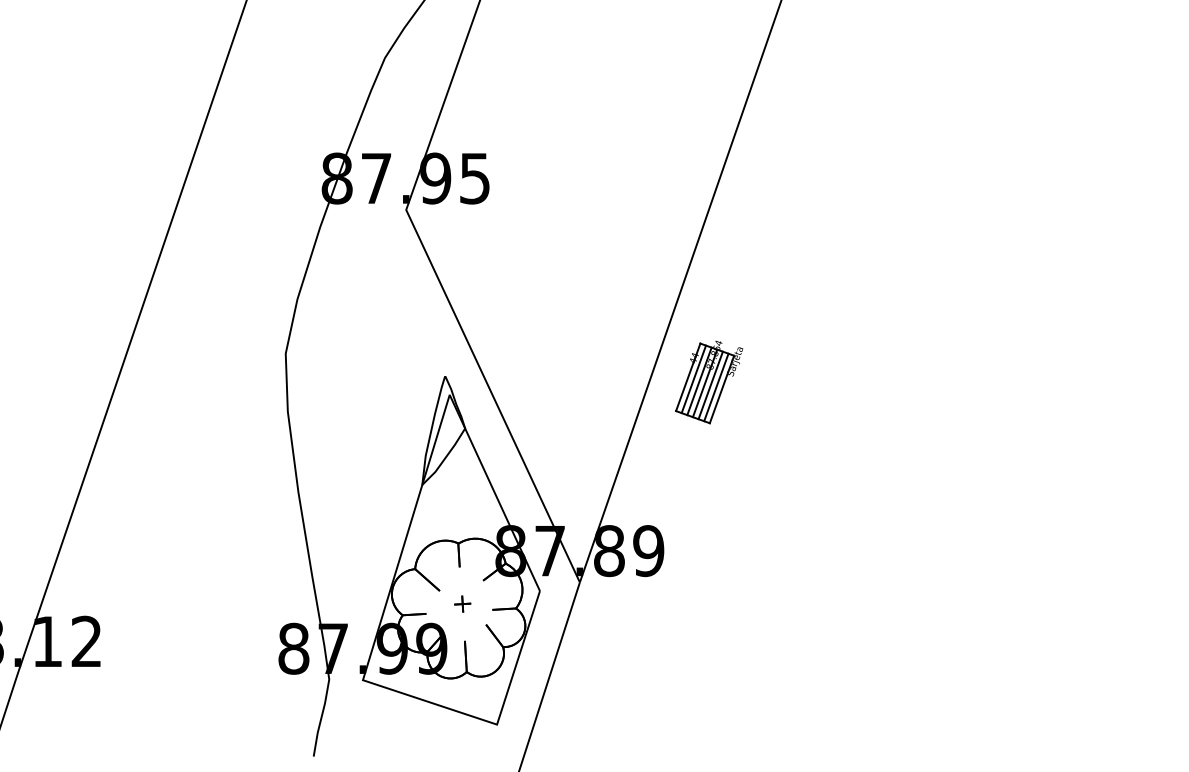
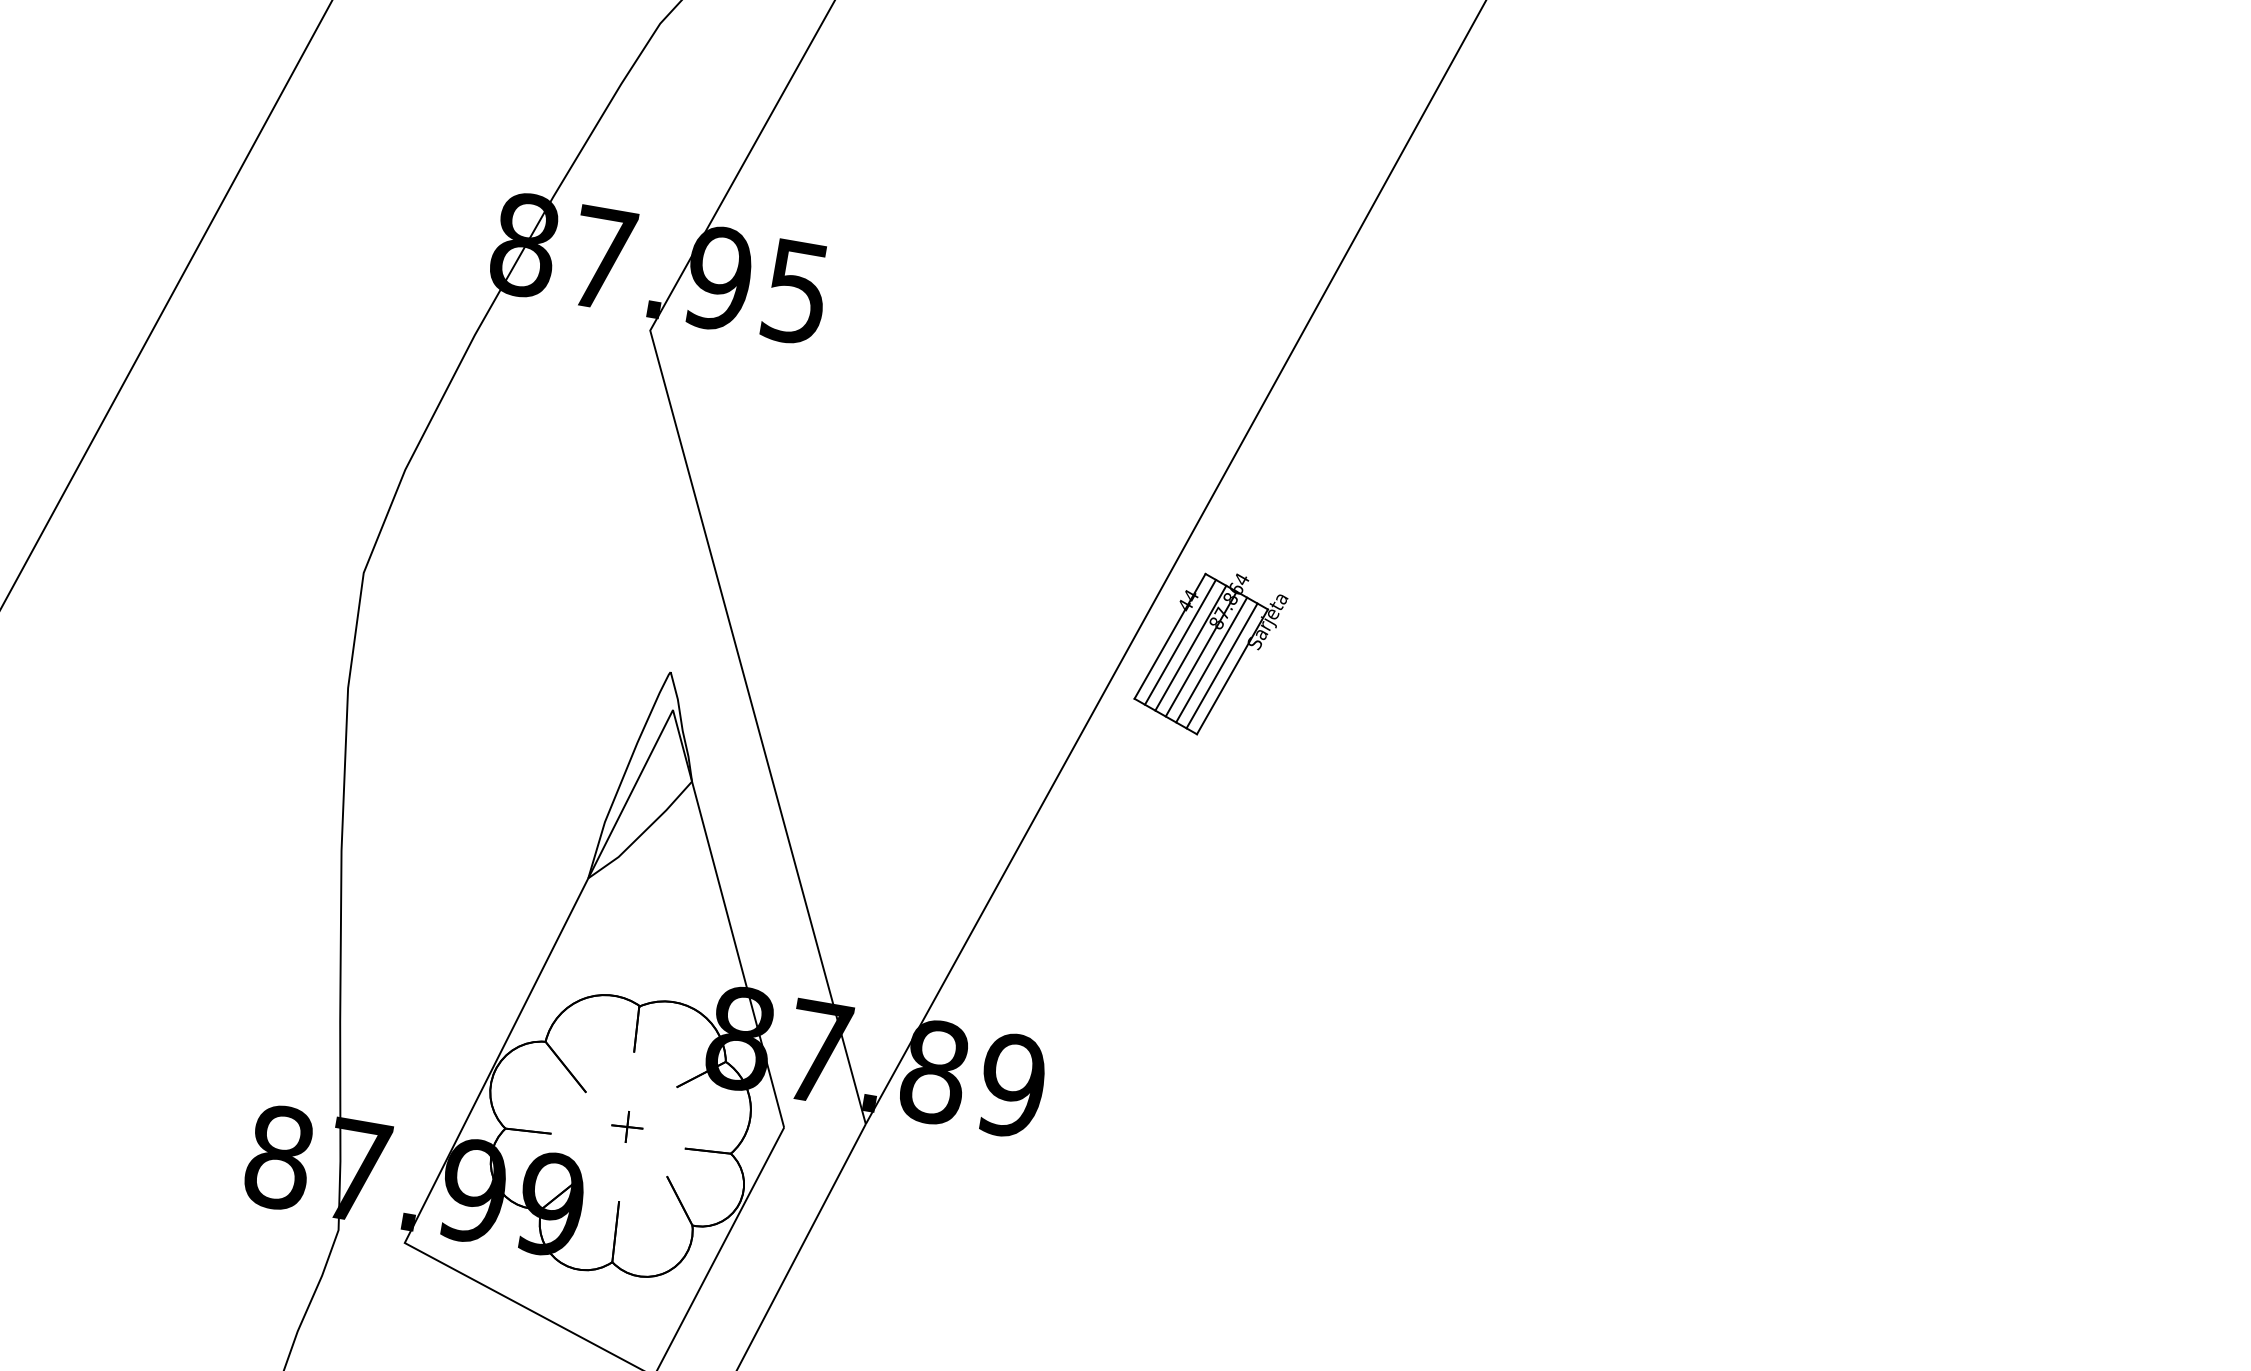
part: (709, 382) -> (1210, 653), moved

